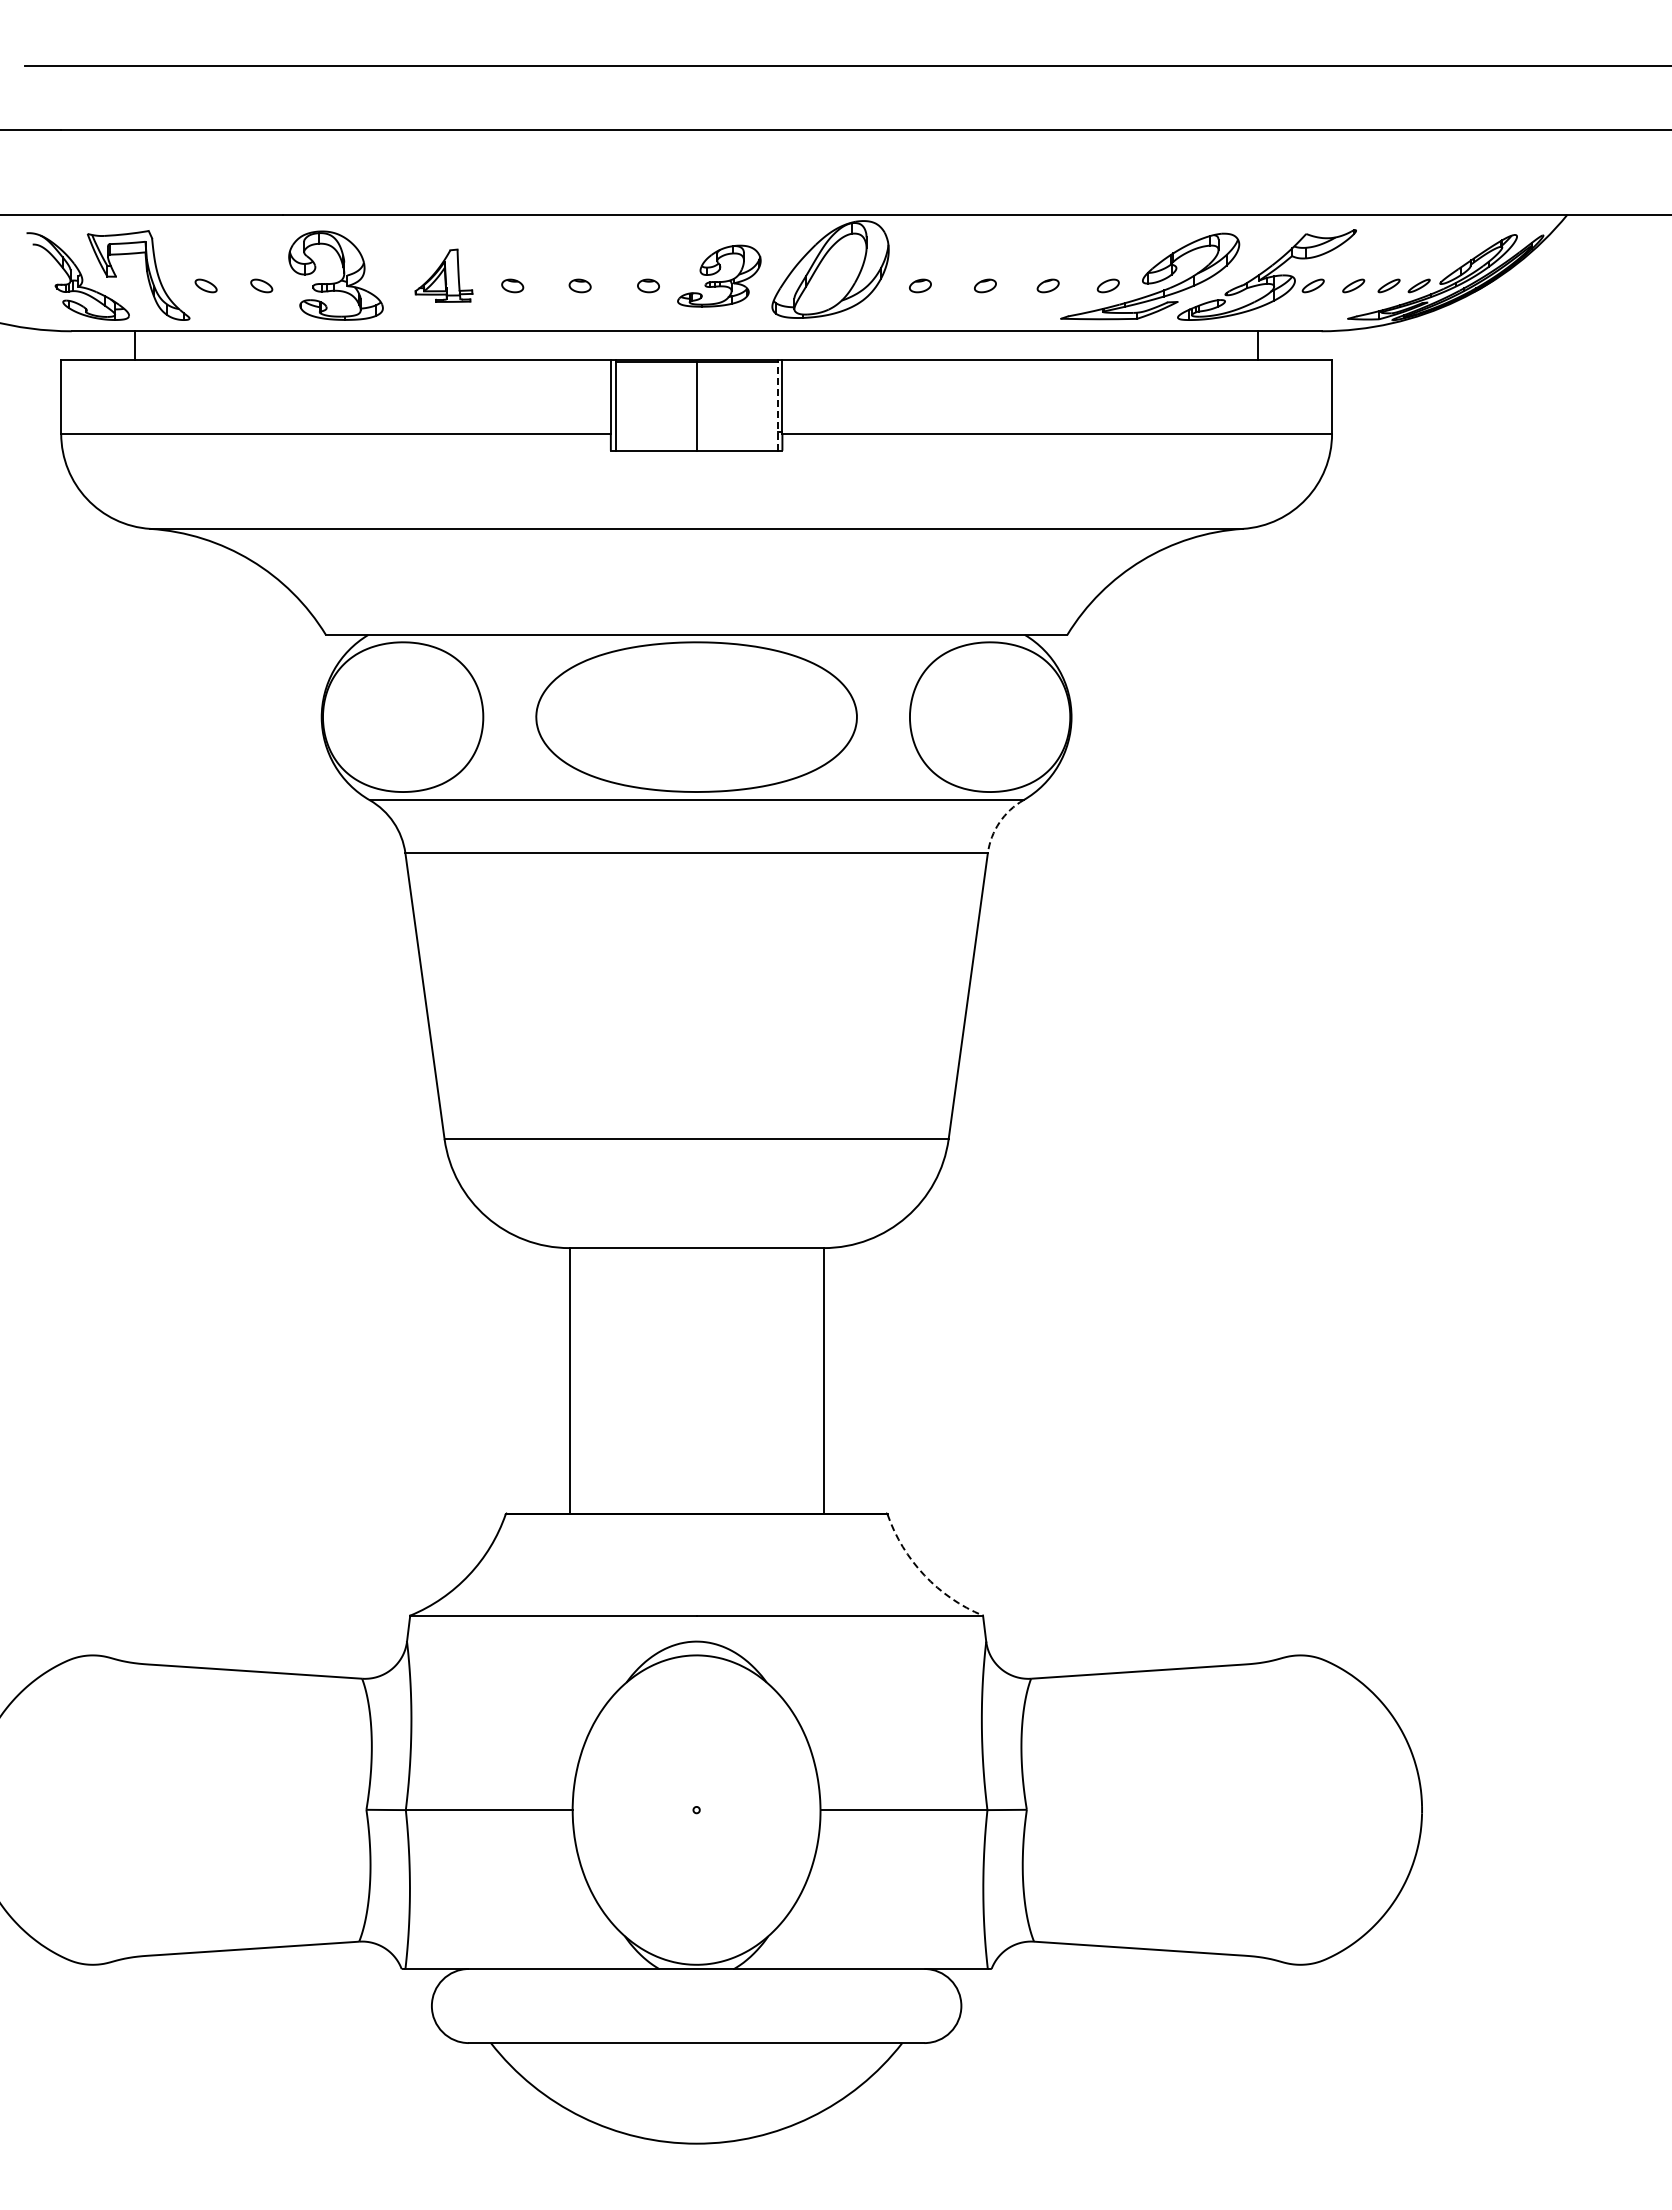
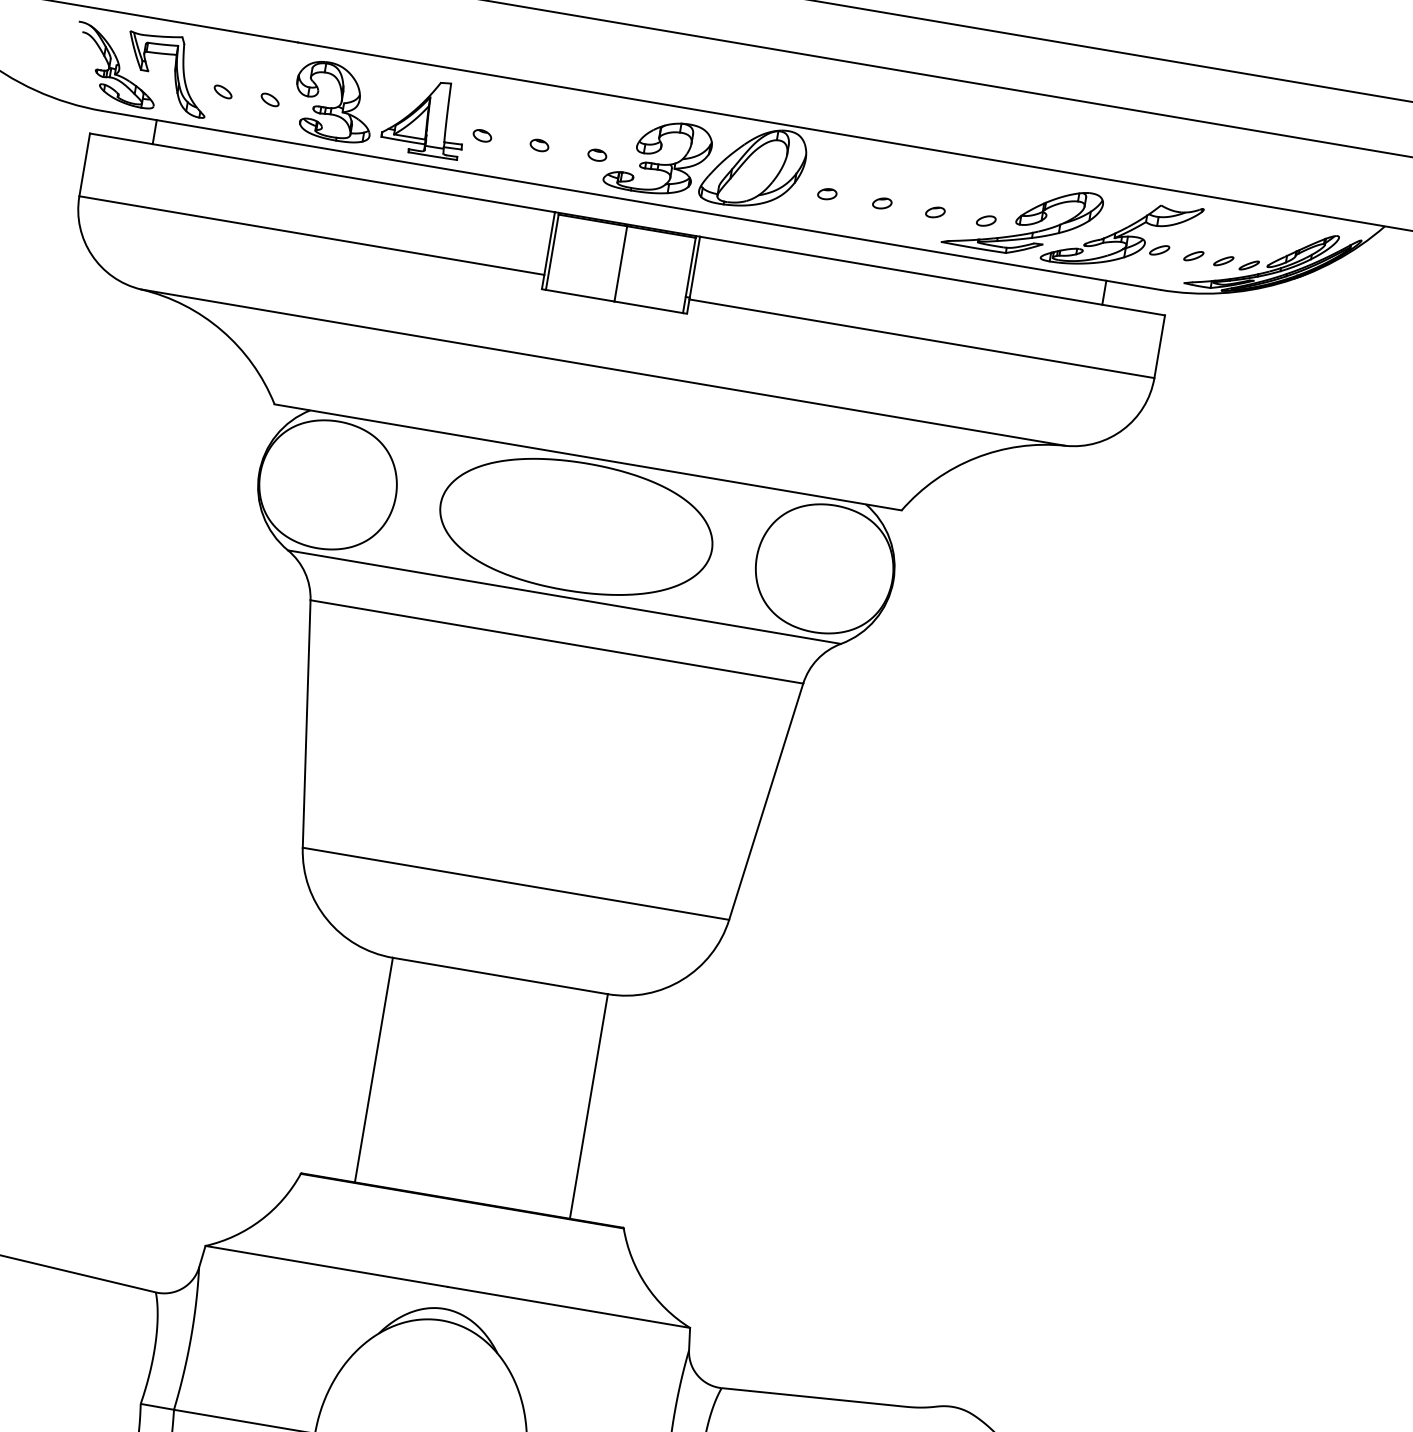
part: (443, 275) -> (425, 117), size x1.67
part: (719, 275) -> (658, 156), size x1.43
line: (777, 405) -> (689, 274), dashed -> solid
arc: (999, 822) -> (817, 659), dashed -> solid
arc: (924, 1575) -> (646, 1285), dashed -> solid

